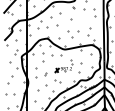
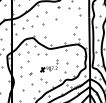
part: (73, 34) -> (59, 33), removed

